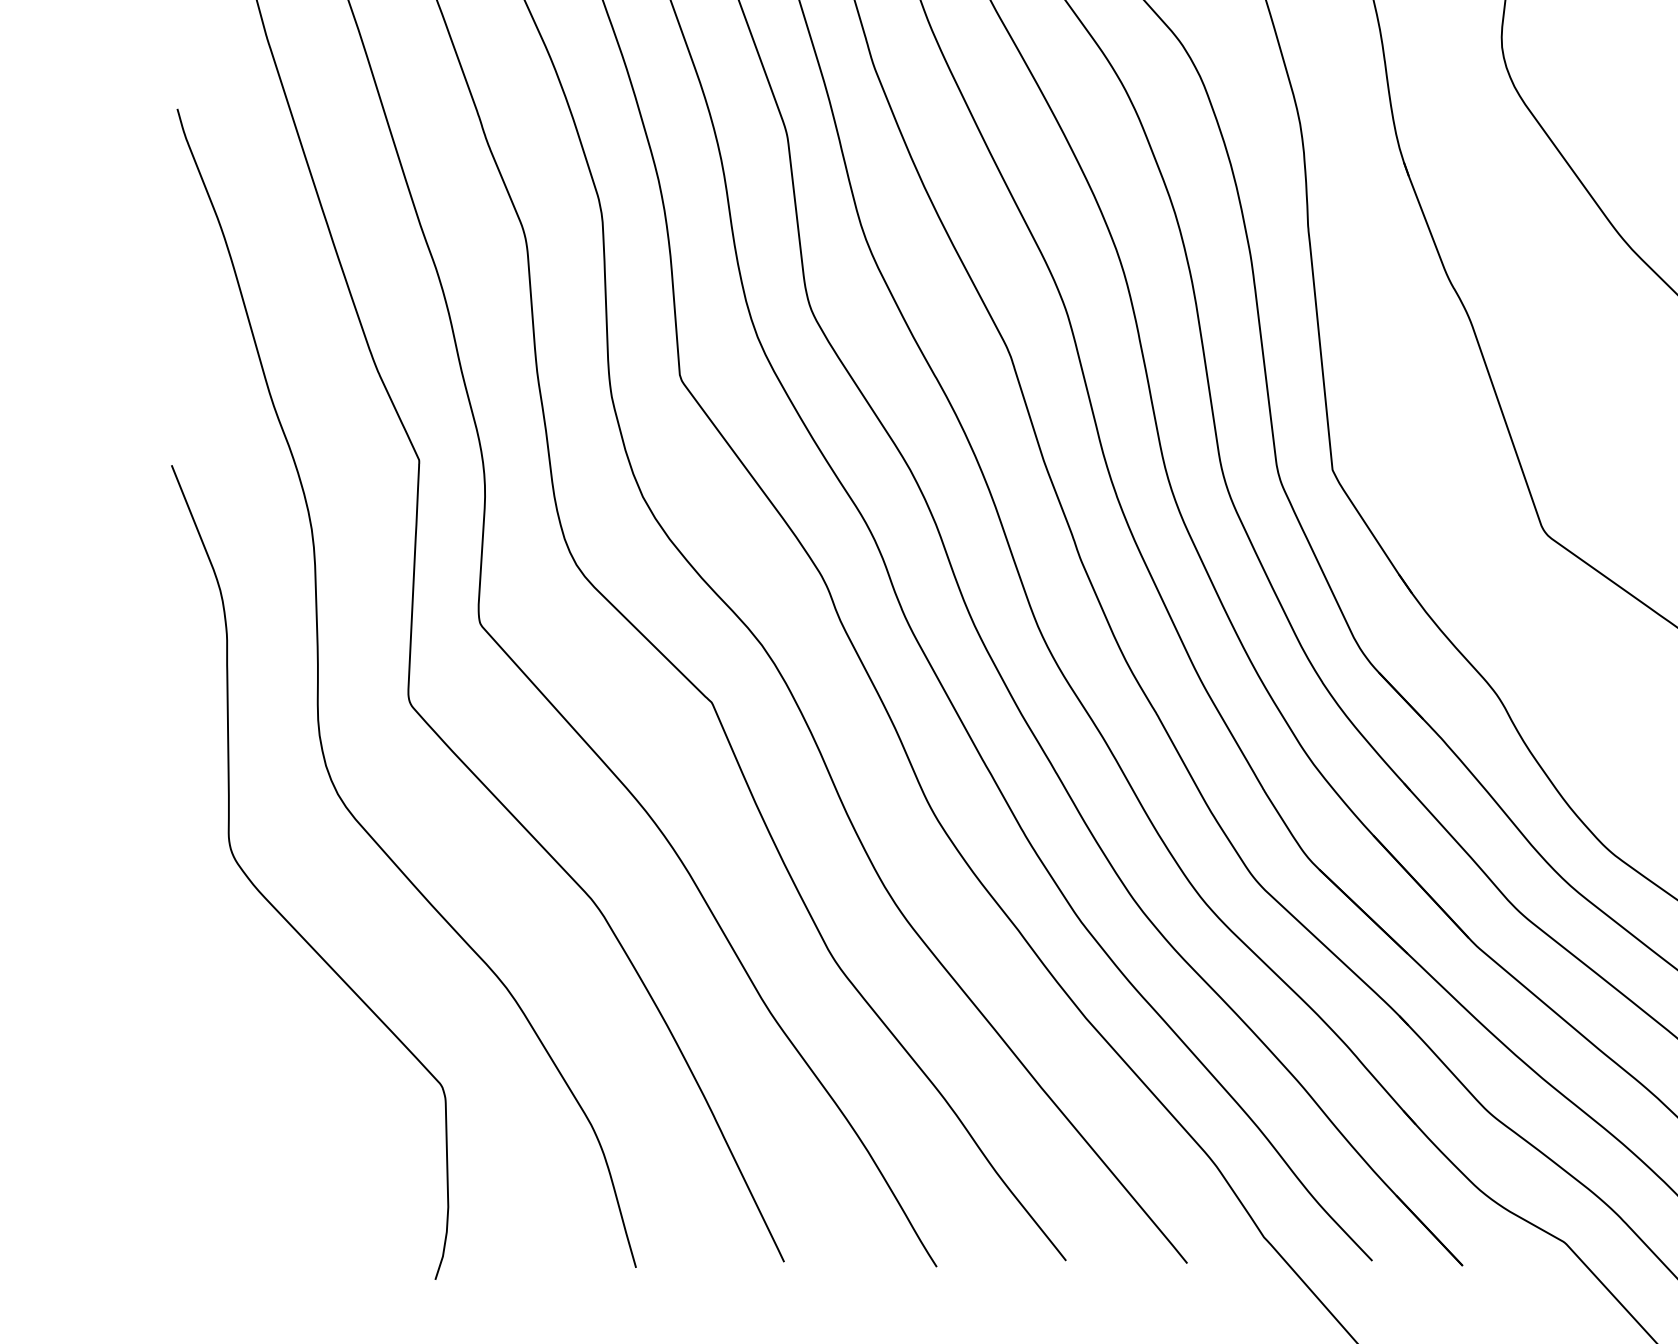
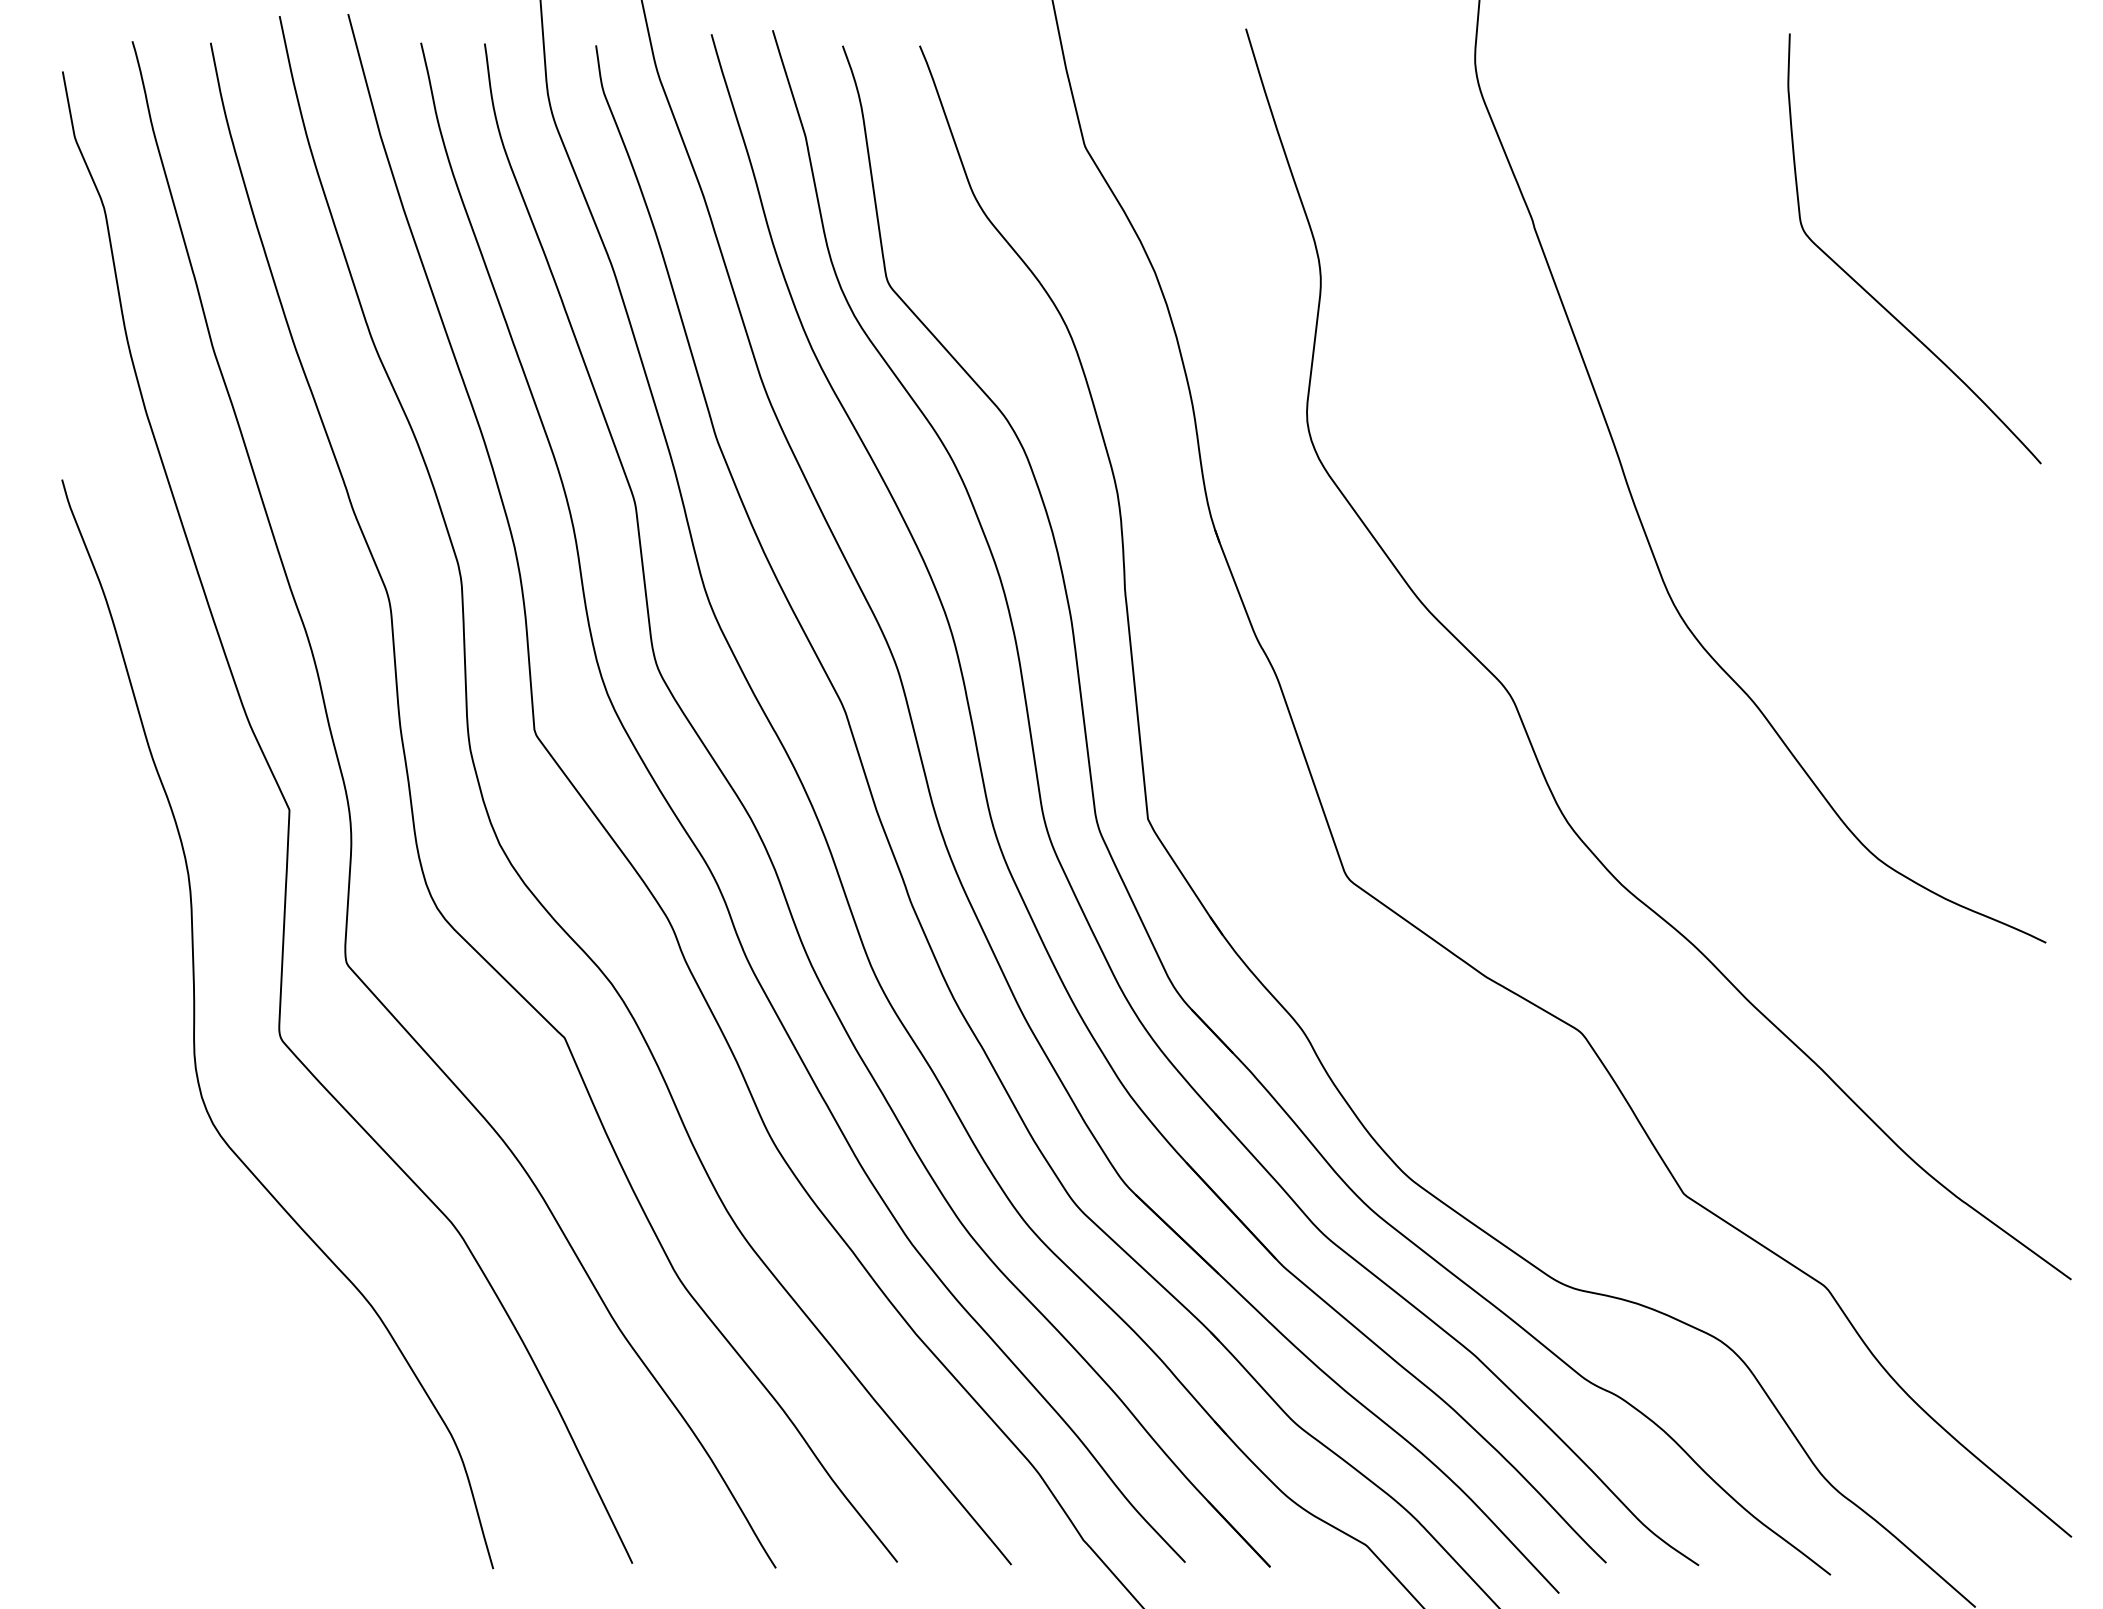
curve: (274, 906) -> (153, 1229), removed

